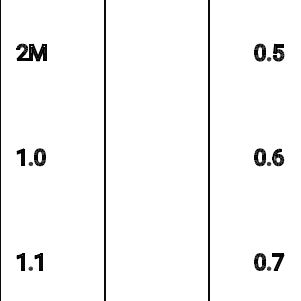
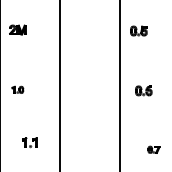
part: (268, 51) -> (138, 30), moved
part: (30, 156) -> (17, 89), size x0.7
part: (268, 156) -> (143, 90), moved
part: (28, 261) -> (29, 142), moved
part: (268, 261) -> (153, 149), size x0.7

